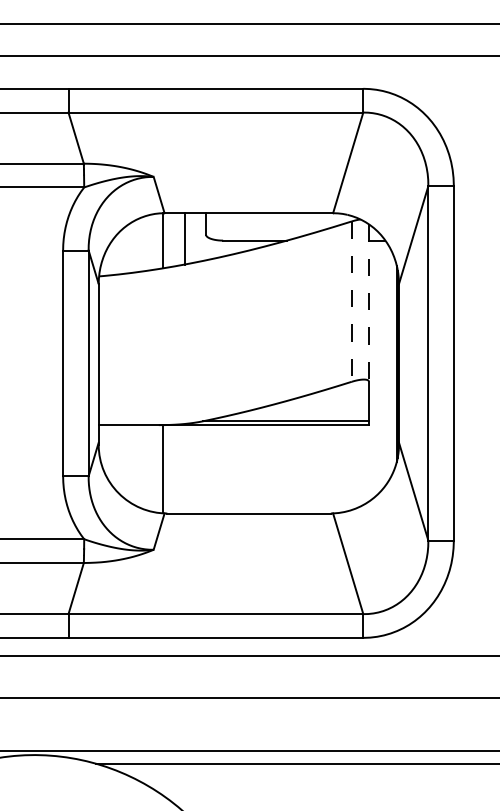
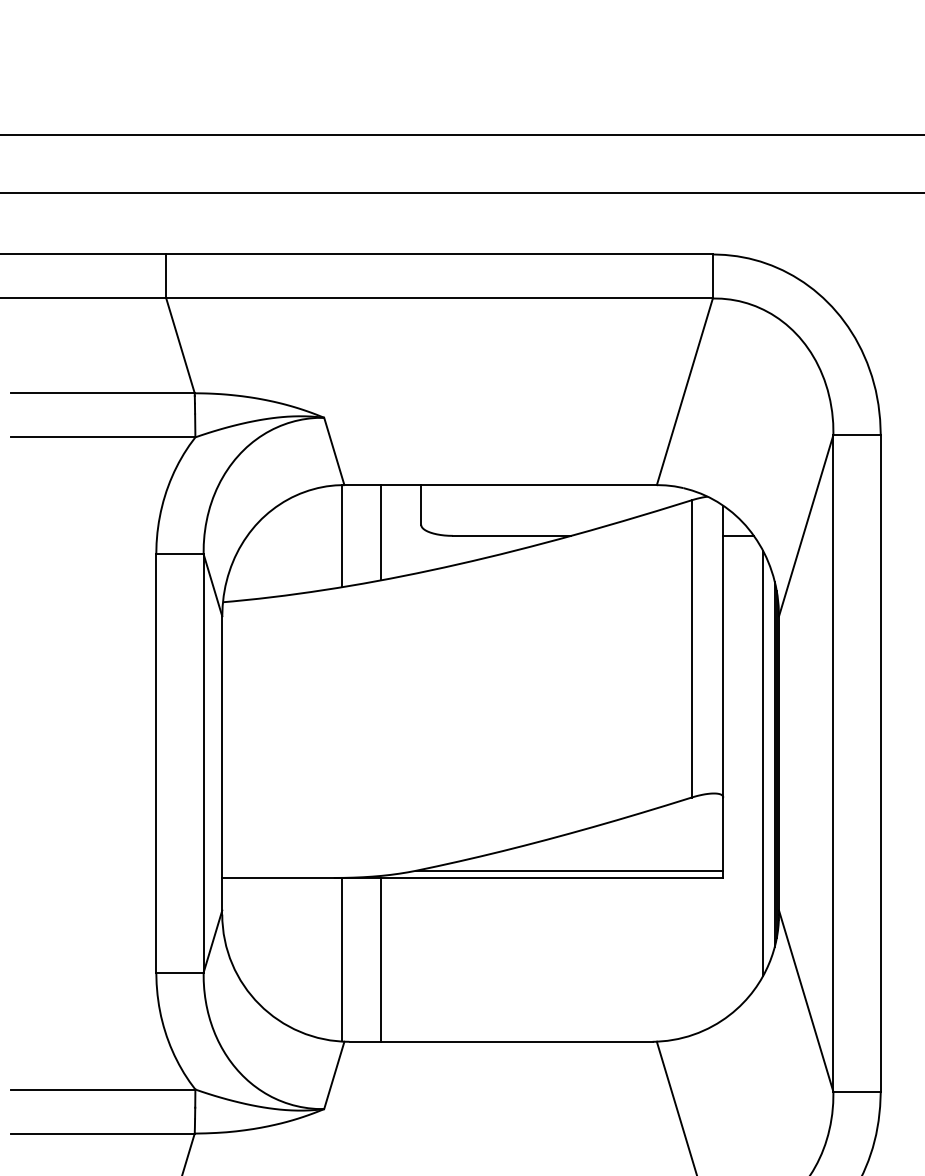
line: (351, 302) -> (690, 650), dashed -> solid
line: (368, 303) -> (722, 652), dashed -> solid
line: (390, 363) -> (763, 763), added
line: (184, 469) -> (381, 960), added

